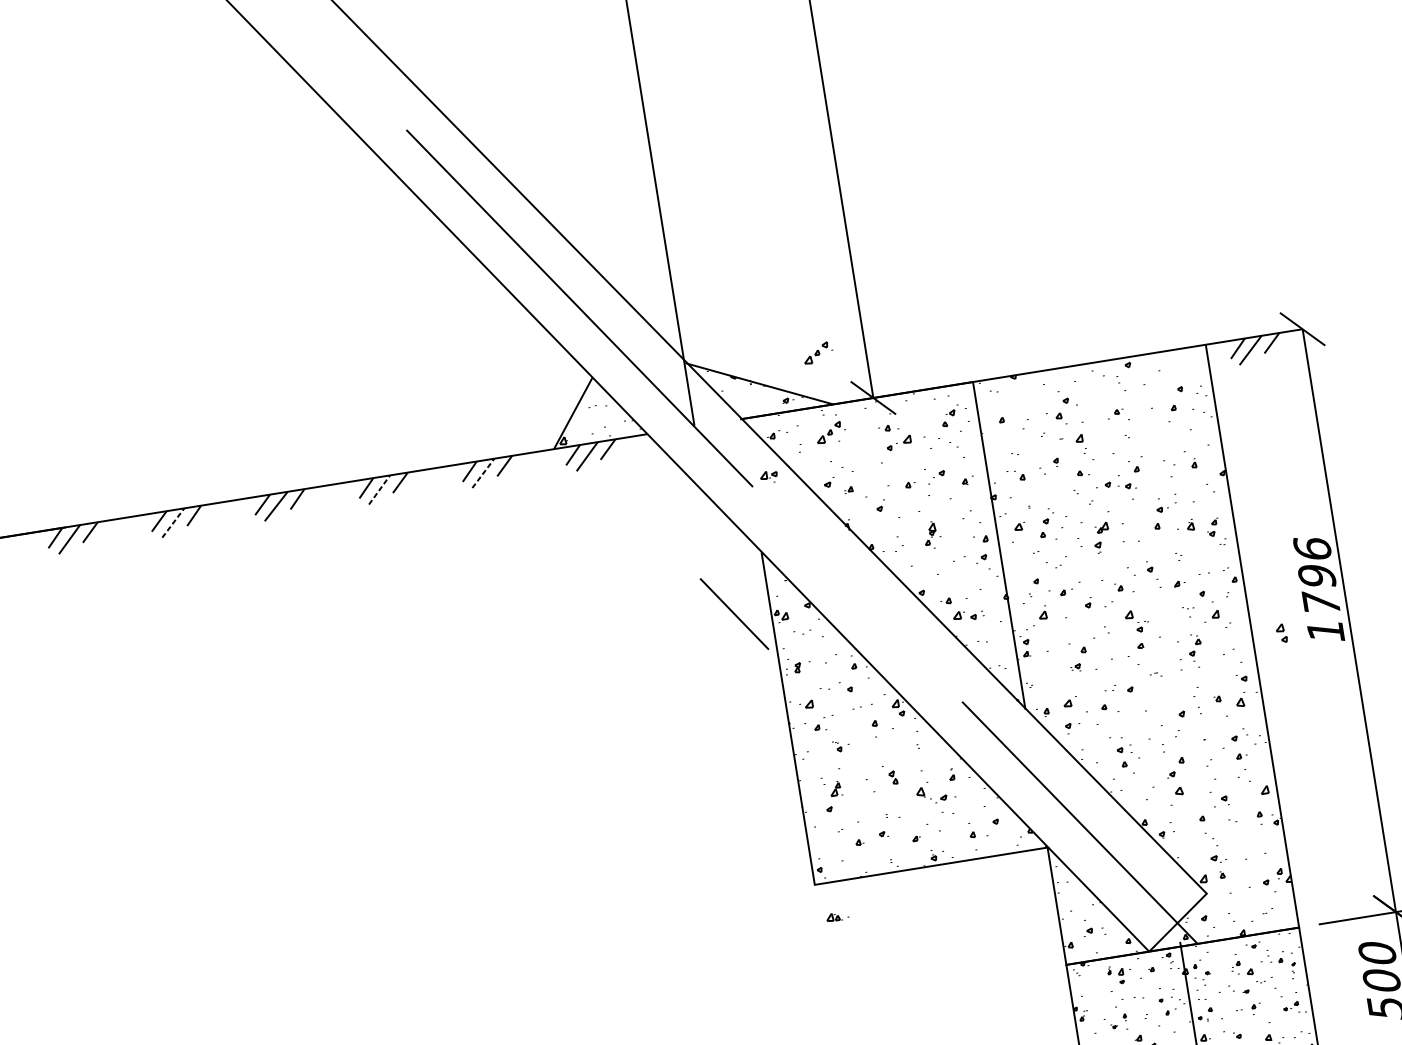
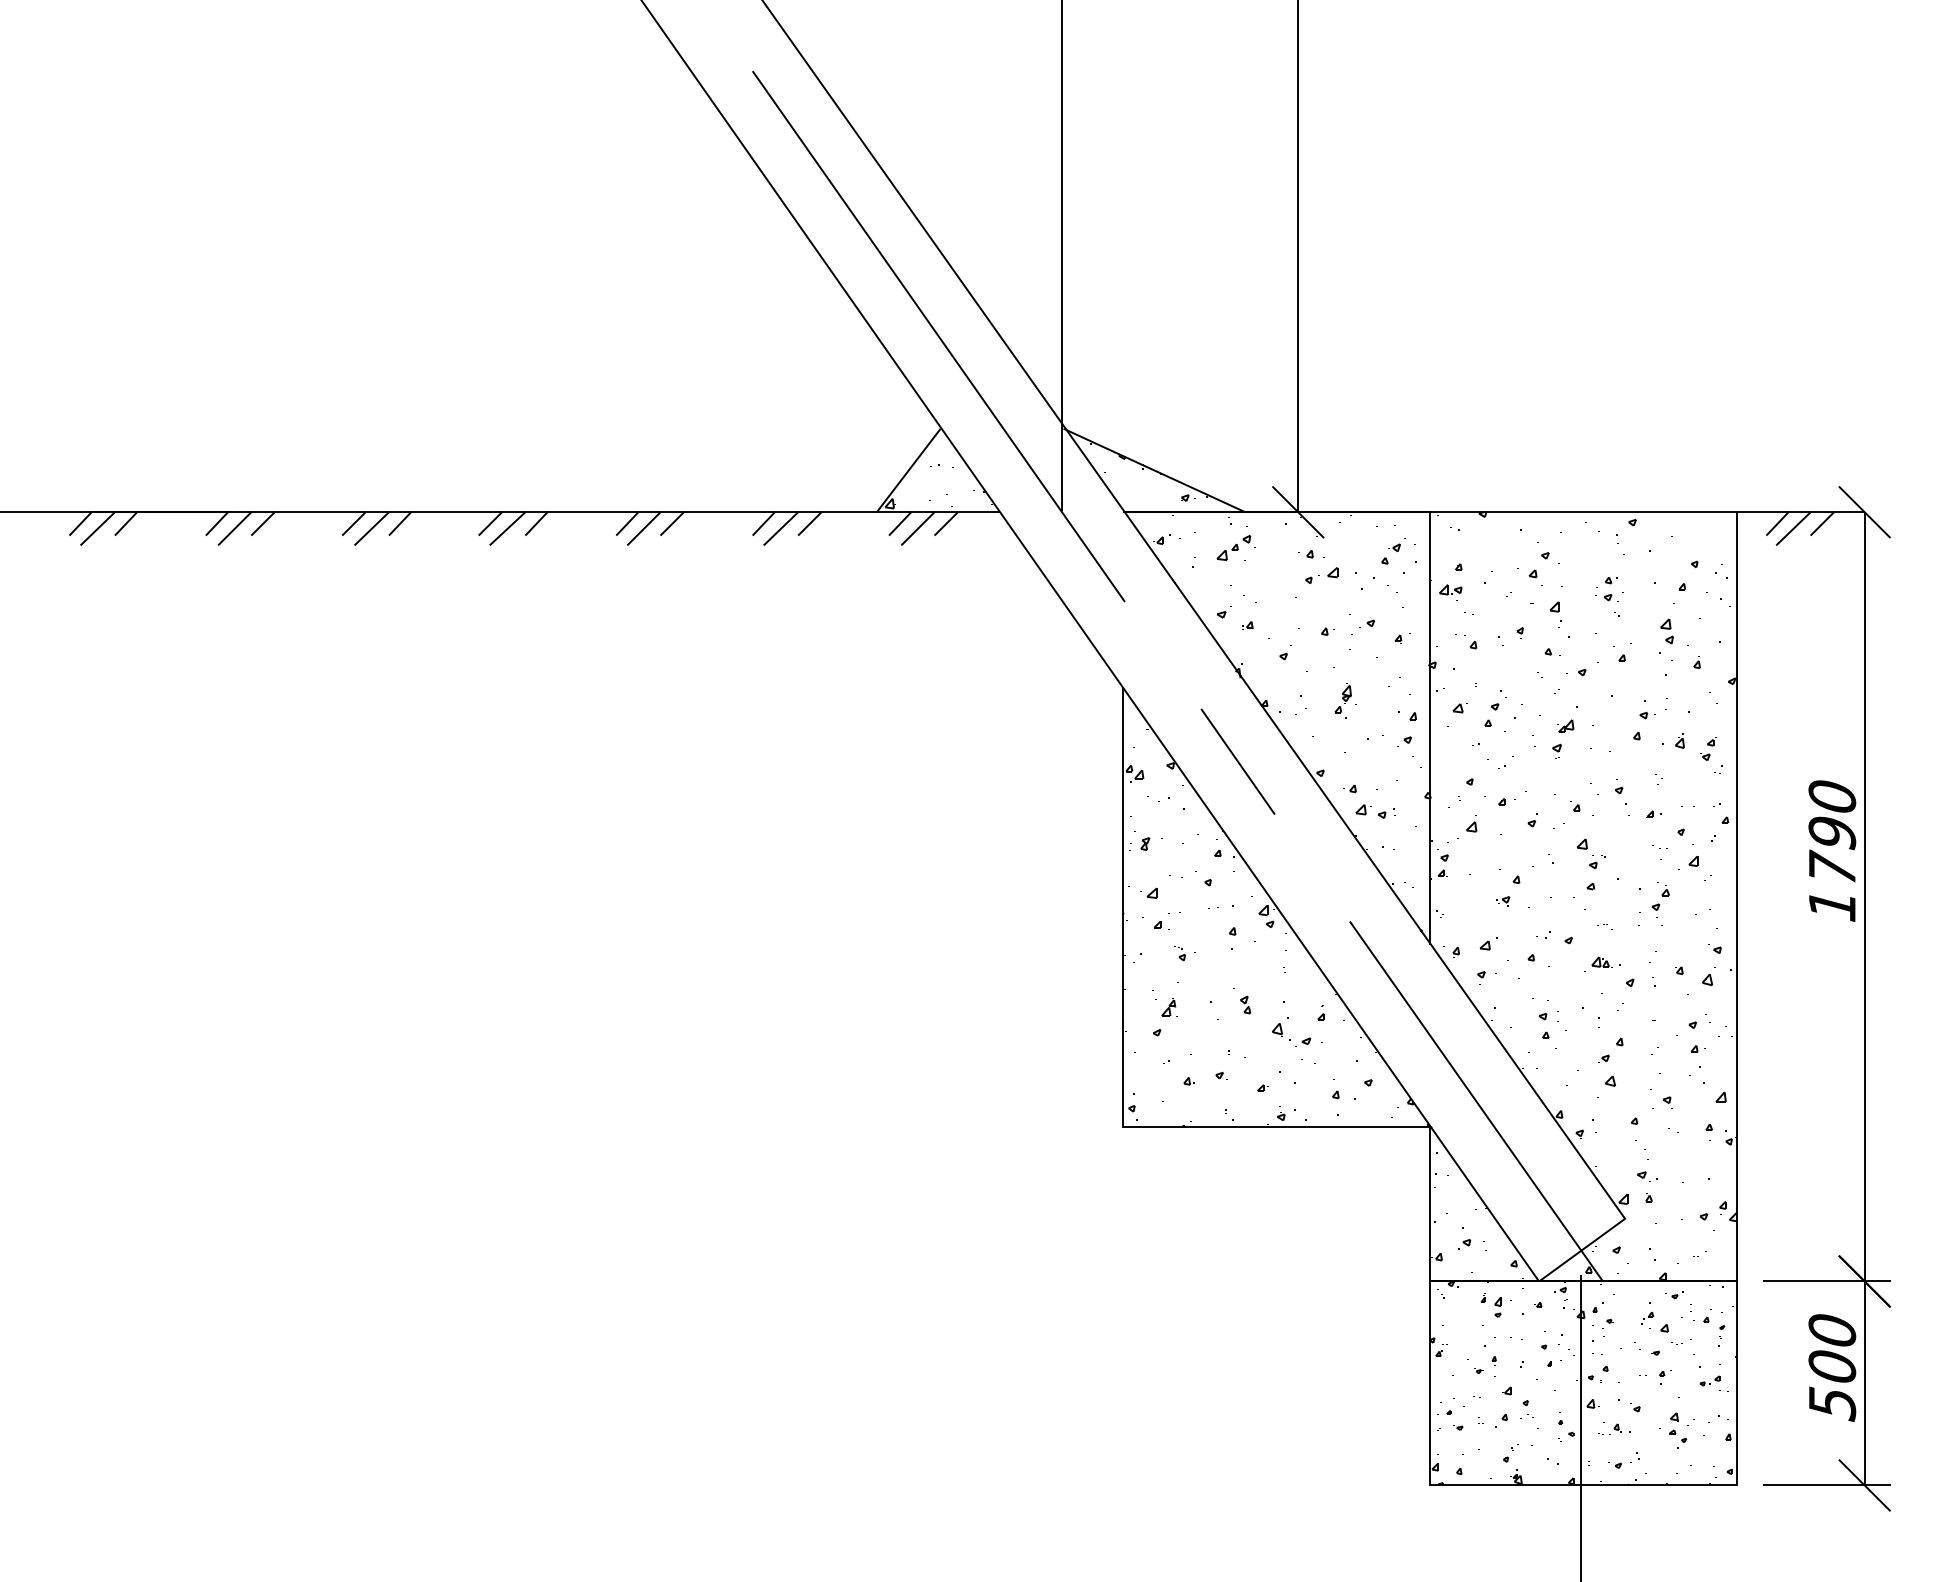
part: (817, 352) -> (1235, 442), removed
line: (483, 473) -> (780, 528), dashed -> solid
part: (768, 477) -> (1450, 592), moved
part: (1127, 486) -> (1606, 597), moved
line: (379, 489) -> (644, 528), dashed -> solid
line: (173, 522) -> (371, 528), dashed -> solid
text: (1312, 547) -> (1832, 795), 1796 -> 1790
line: (734, 614) -> (1237, 761), moved
part: (1281, 633) -> (1666, 631), moved
part: (836, 916) -> (1605, 961), moved

